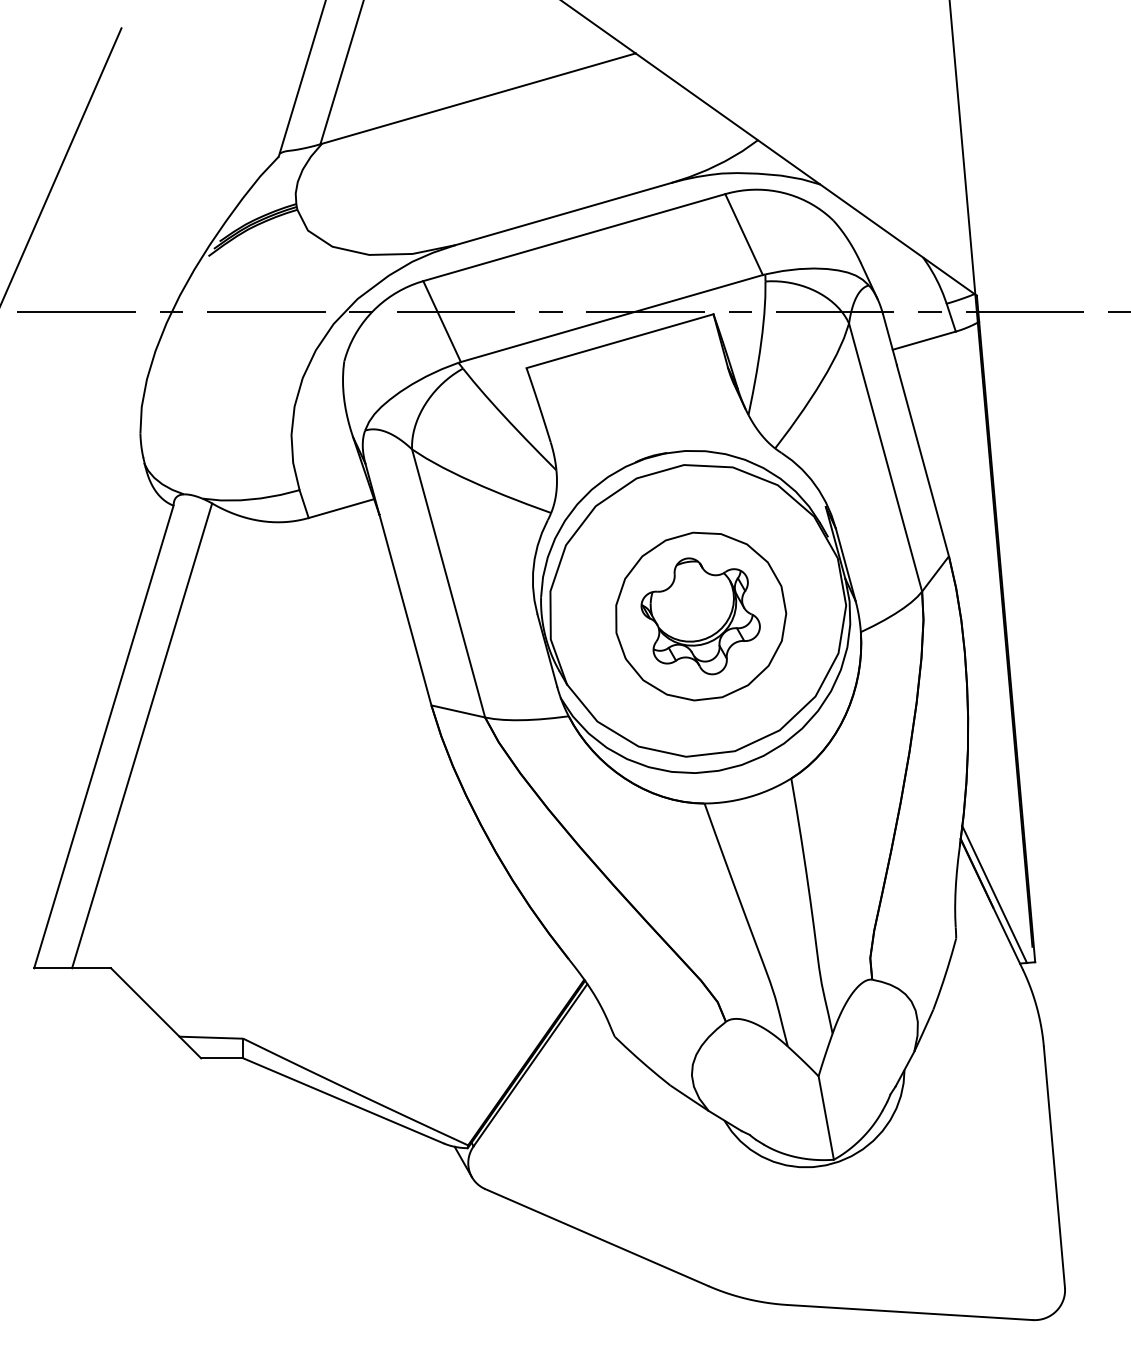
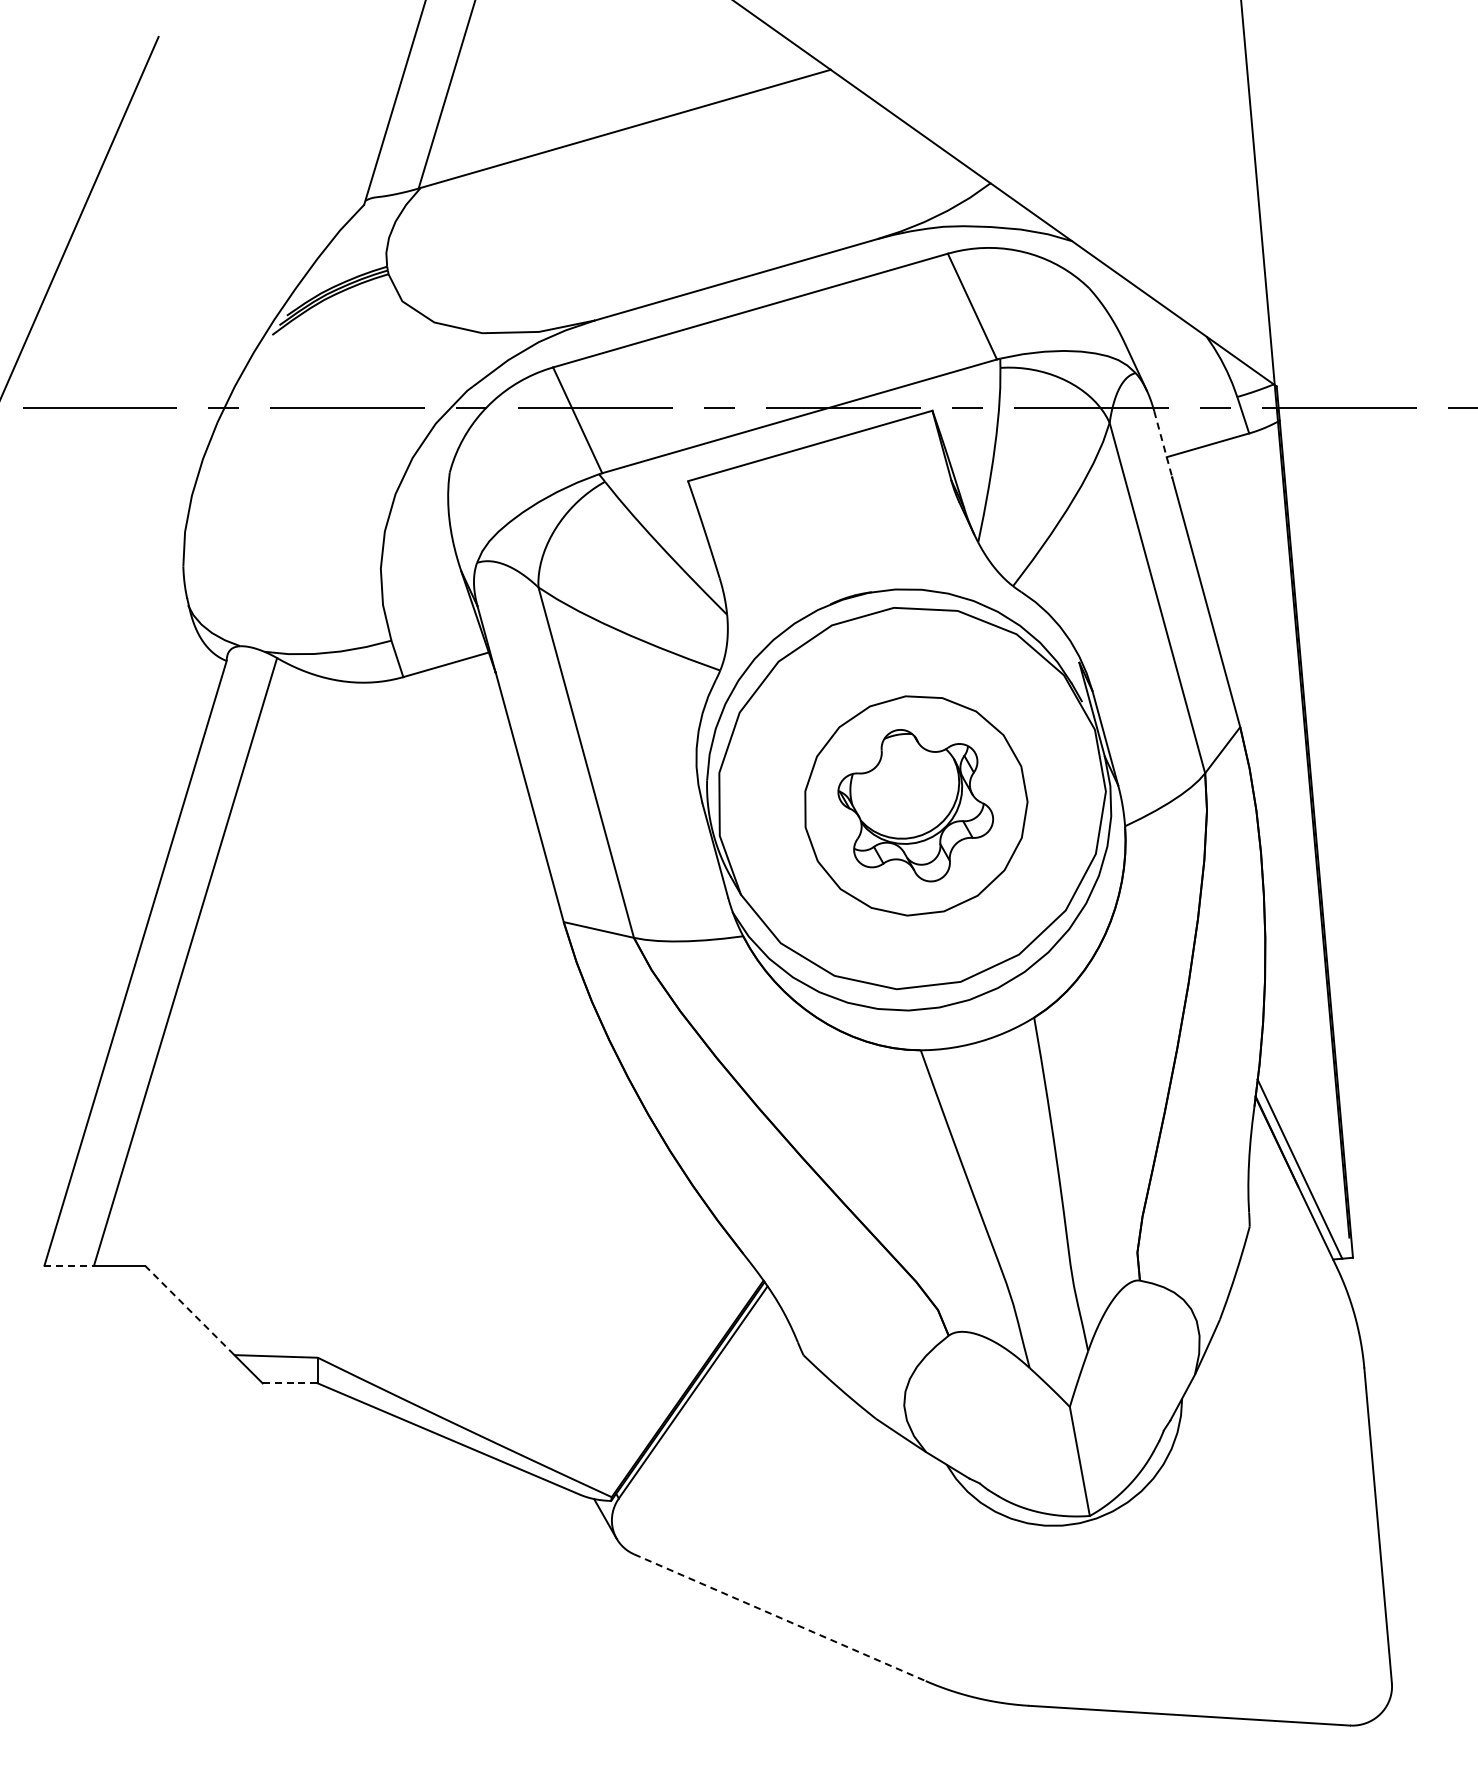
line: (890, 340) -> (1163, 444), solid -> dashed
line: (53, 968) -> (69, 1265), solid -> dashed
line: (145, 1002) -> (190, 1310), solid -> dashed
line: (222, 1058) -> (290, 1383), solid -> dashed
line: (596, 1237) -> (779, 1617), solid -> dashed

